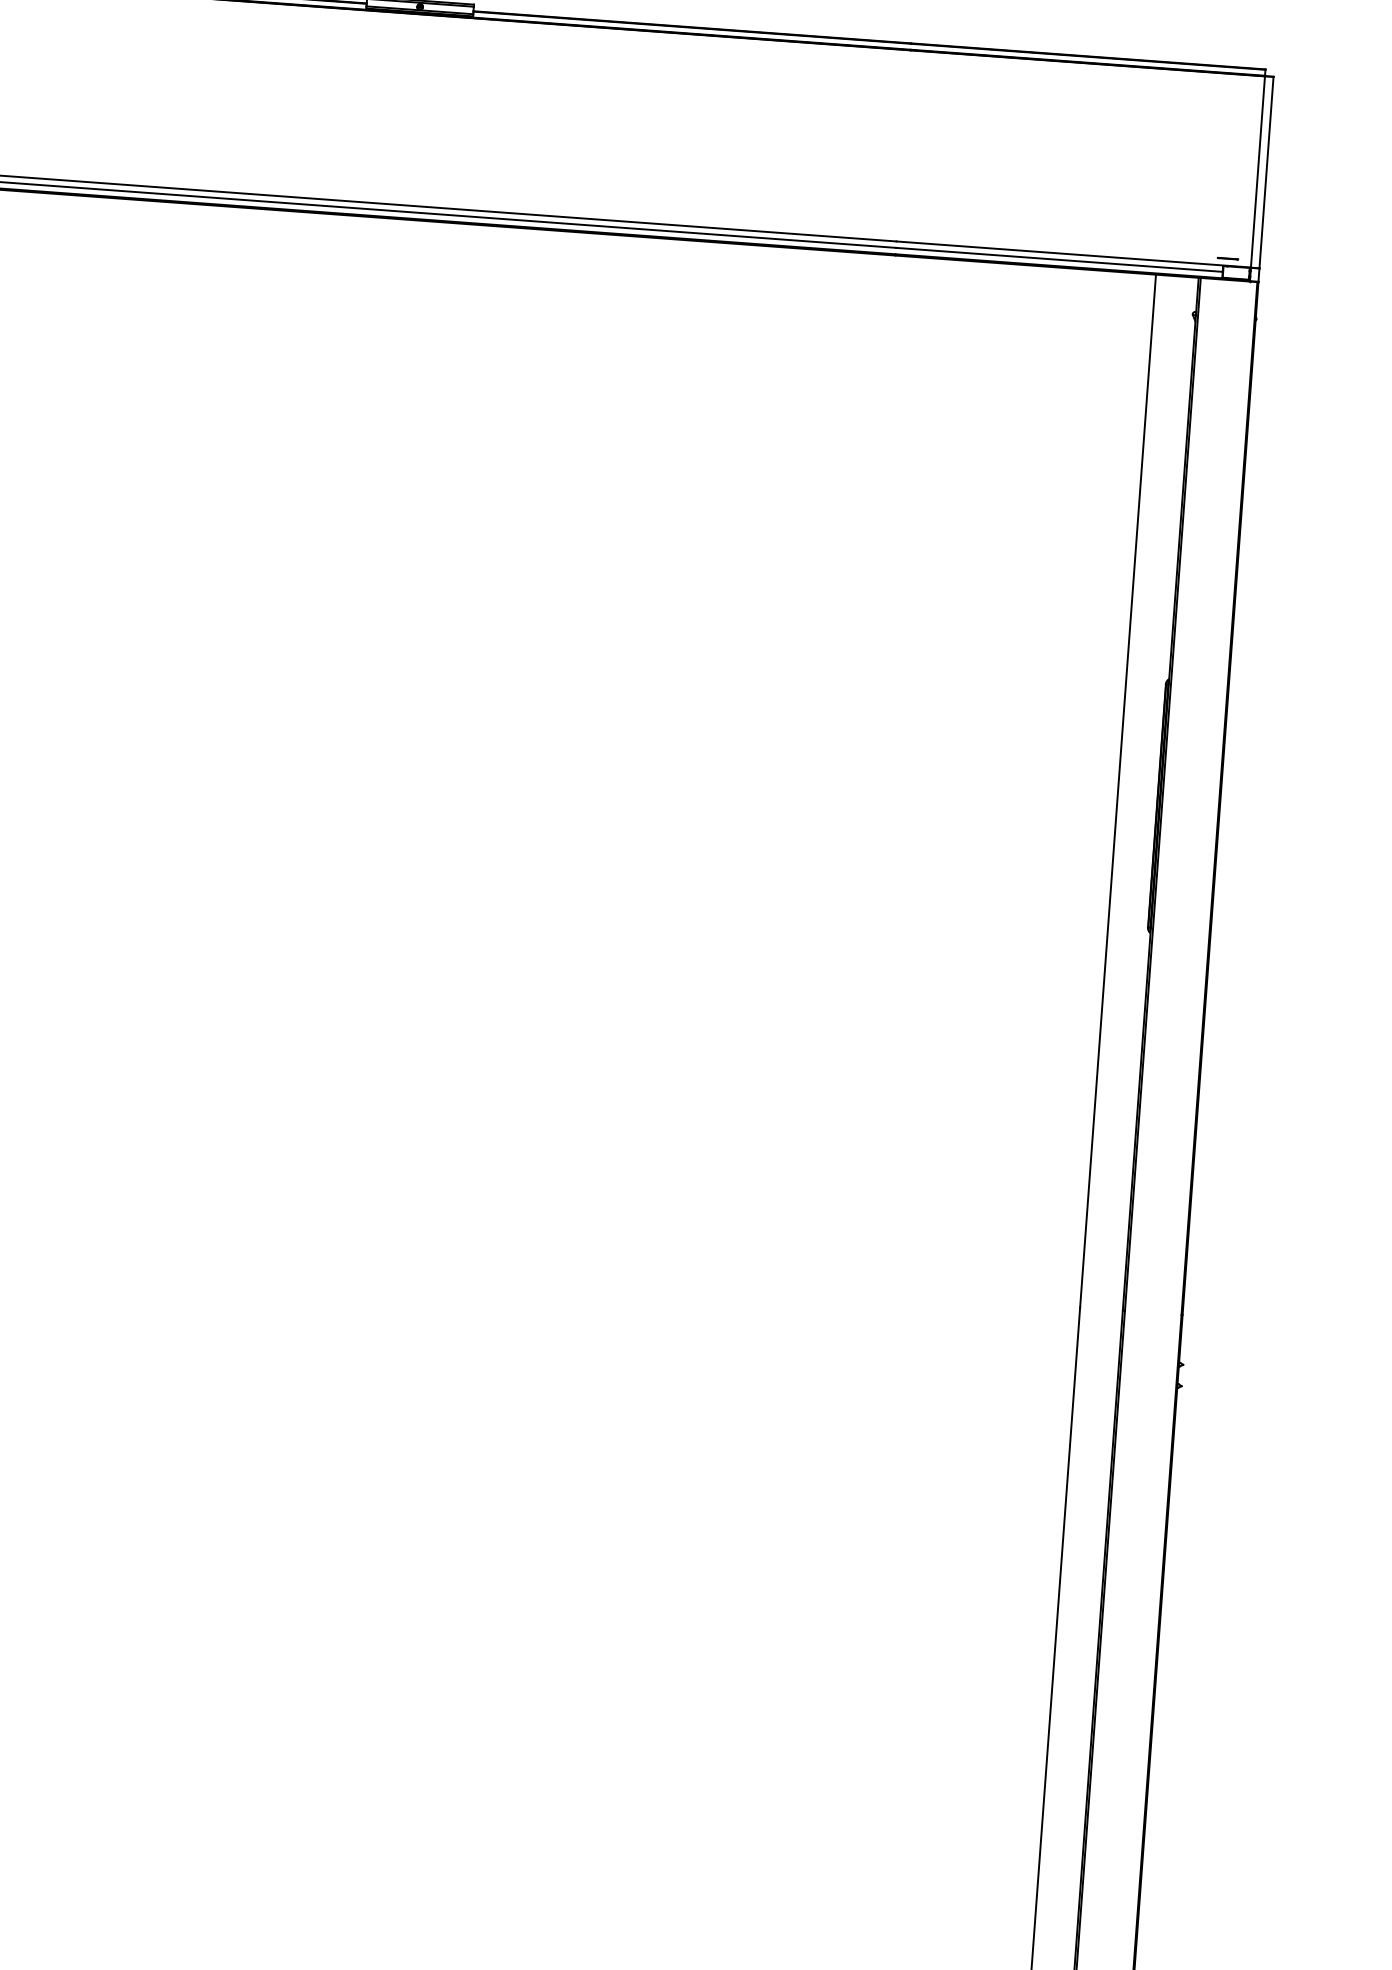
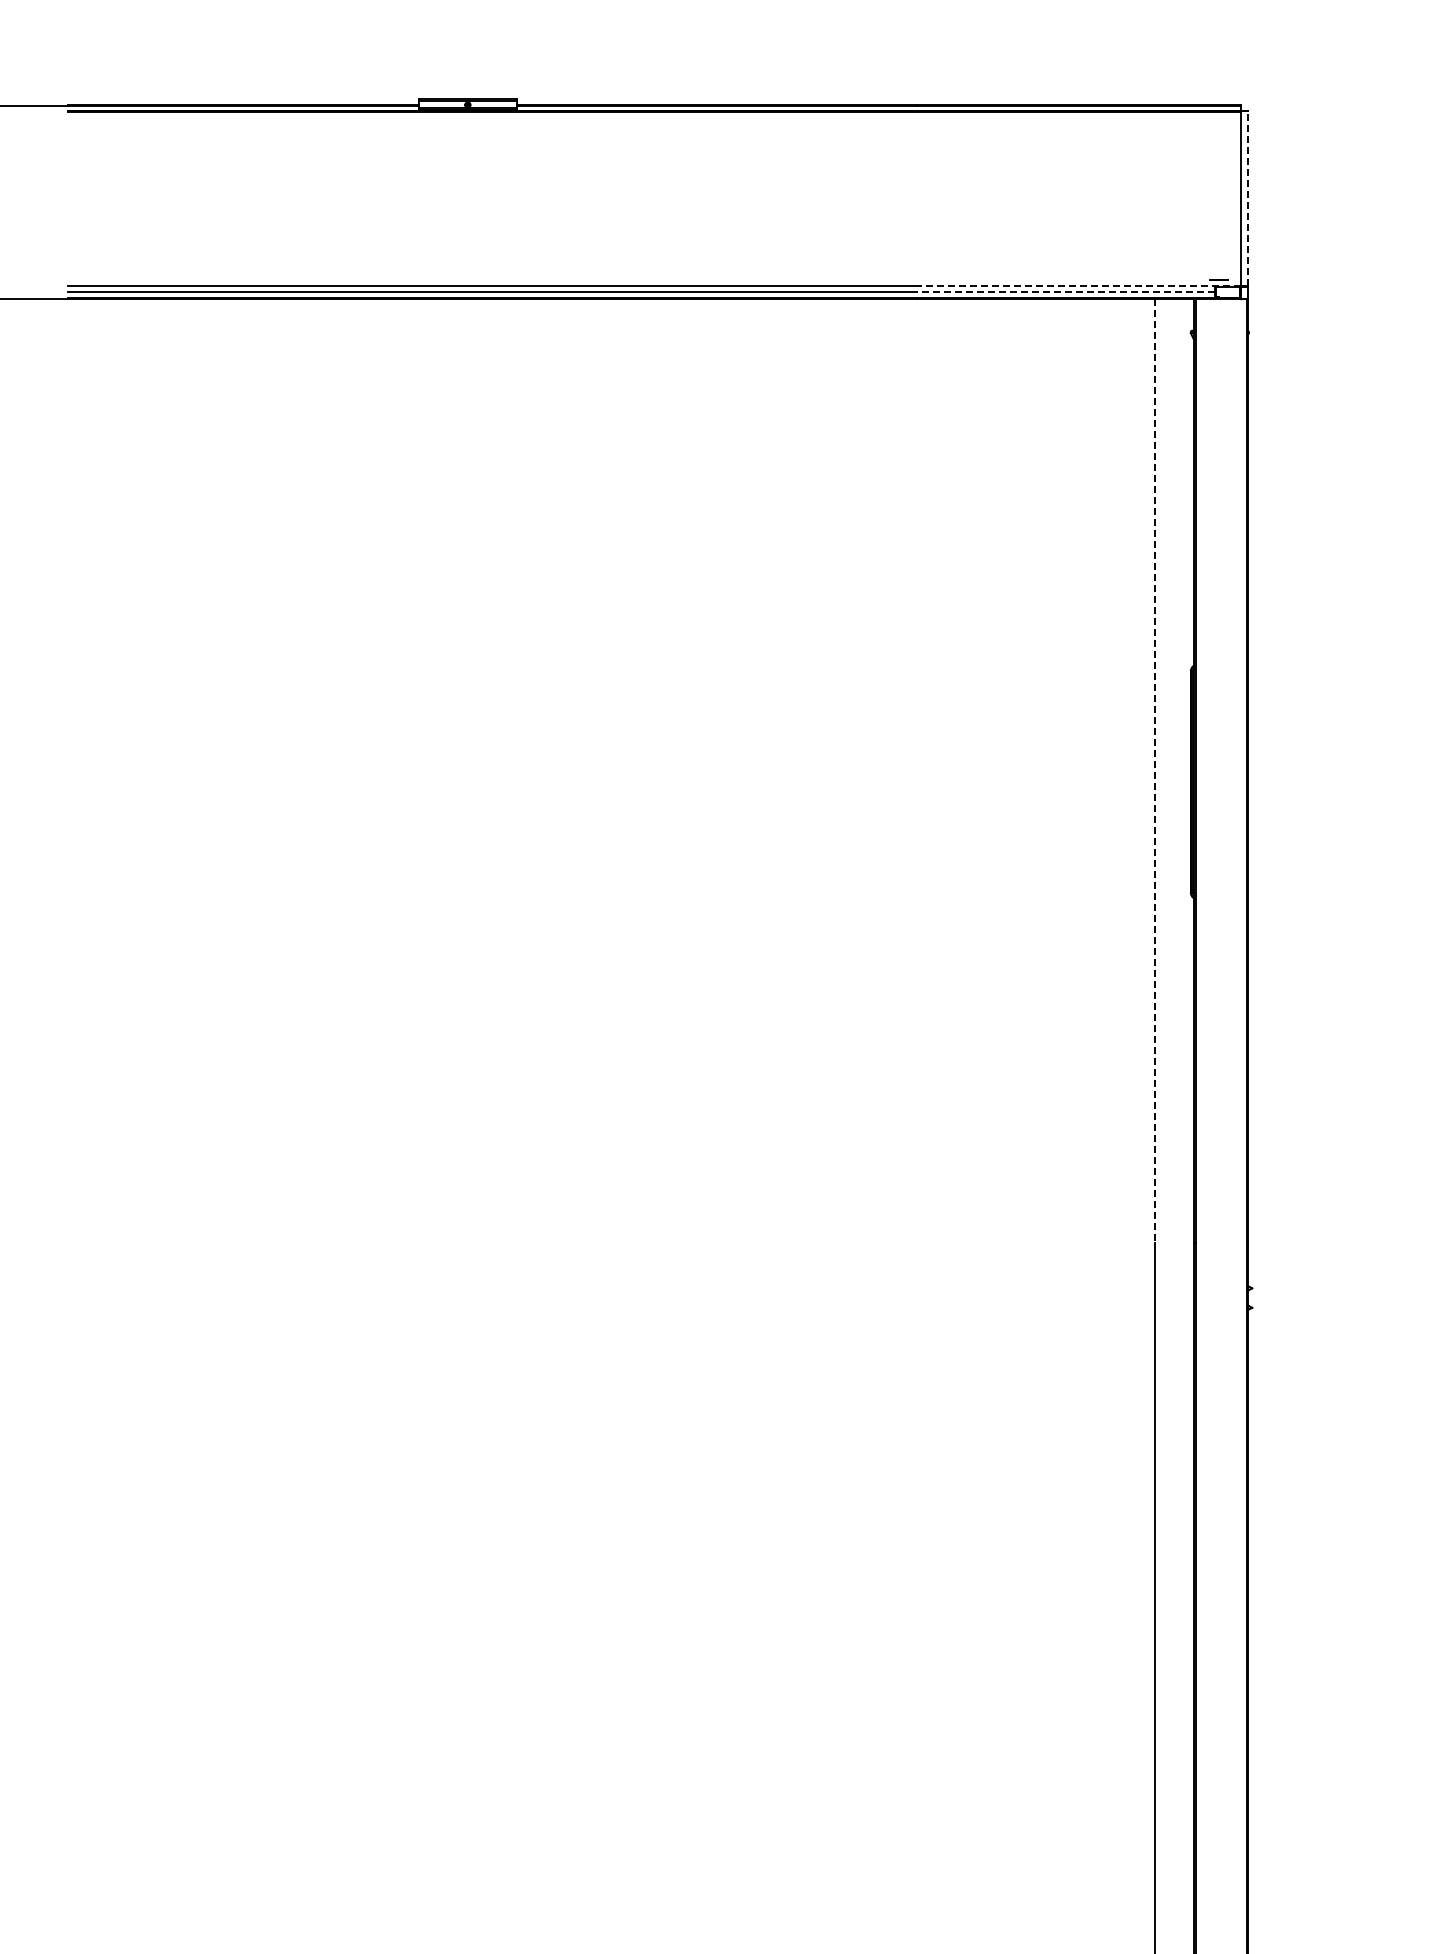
line: (1266, 172) -> (1248, 198), solid -> dashed
line: (1073, 254) -> (1078, 286), solid -> dashed
line: (1058, 260) -> (1065, 292), solid -> dashed
line: (1117, 791) -> (1154, 771), solid -> dashed

